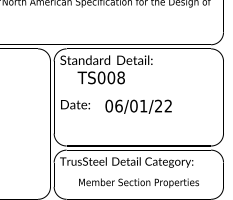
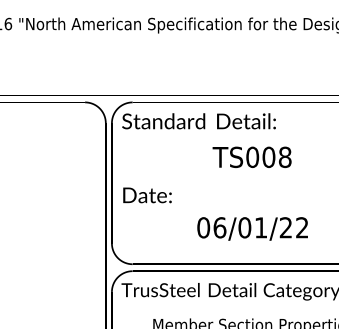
text: (100, 77) -> (250, 156), moved
text: (138, 106) -> (252, 228), moved

